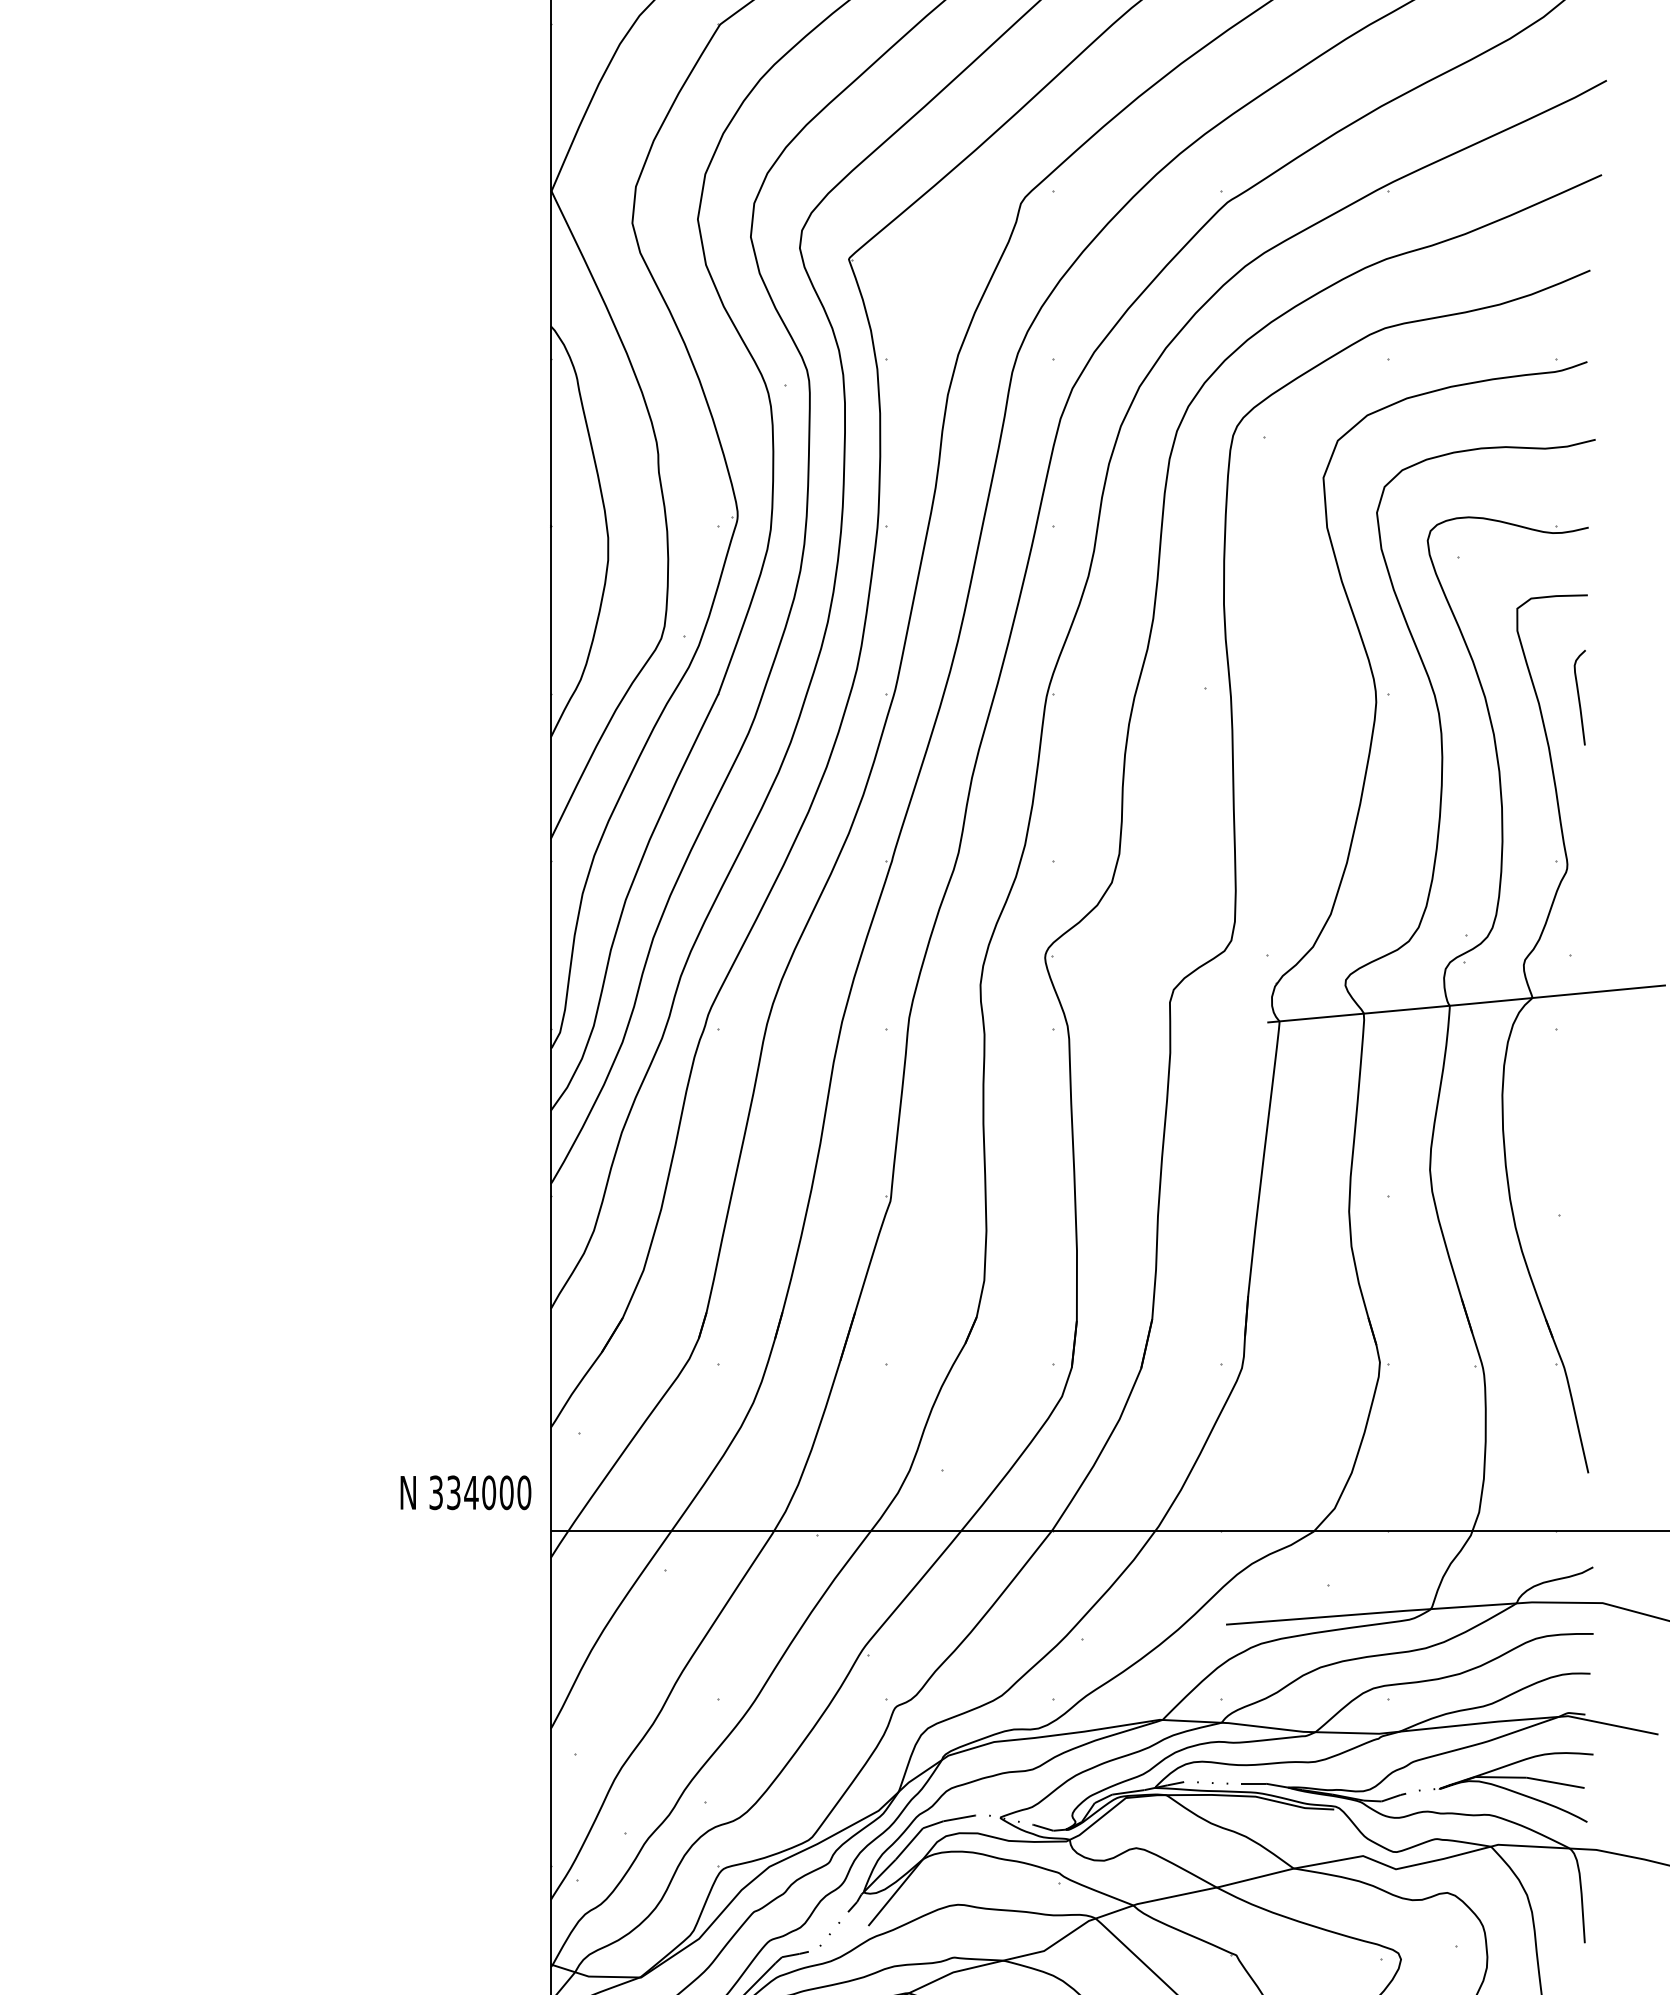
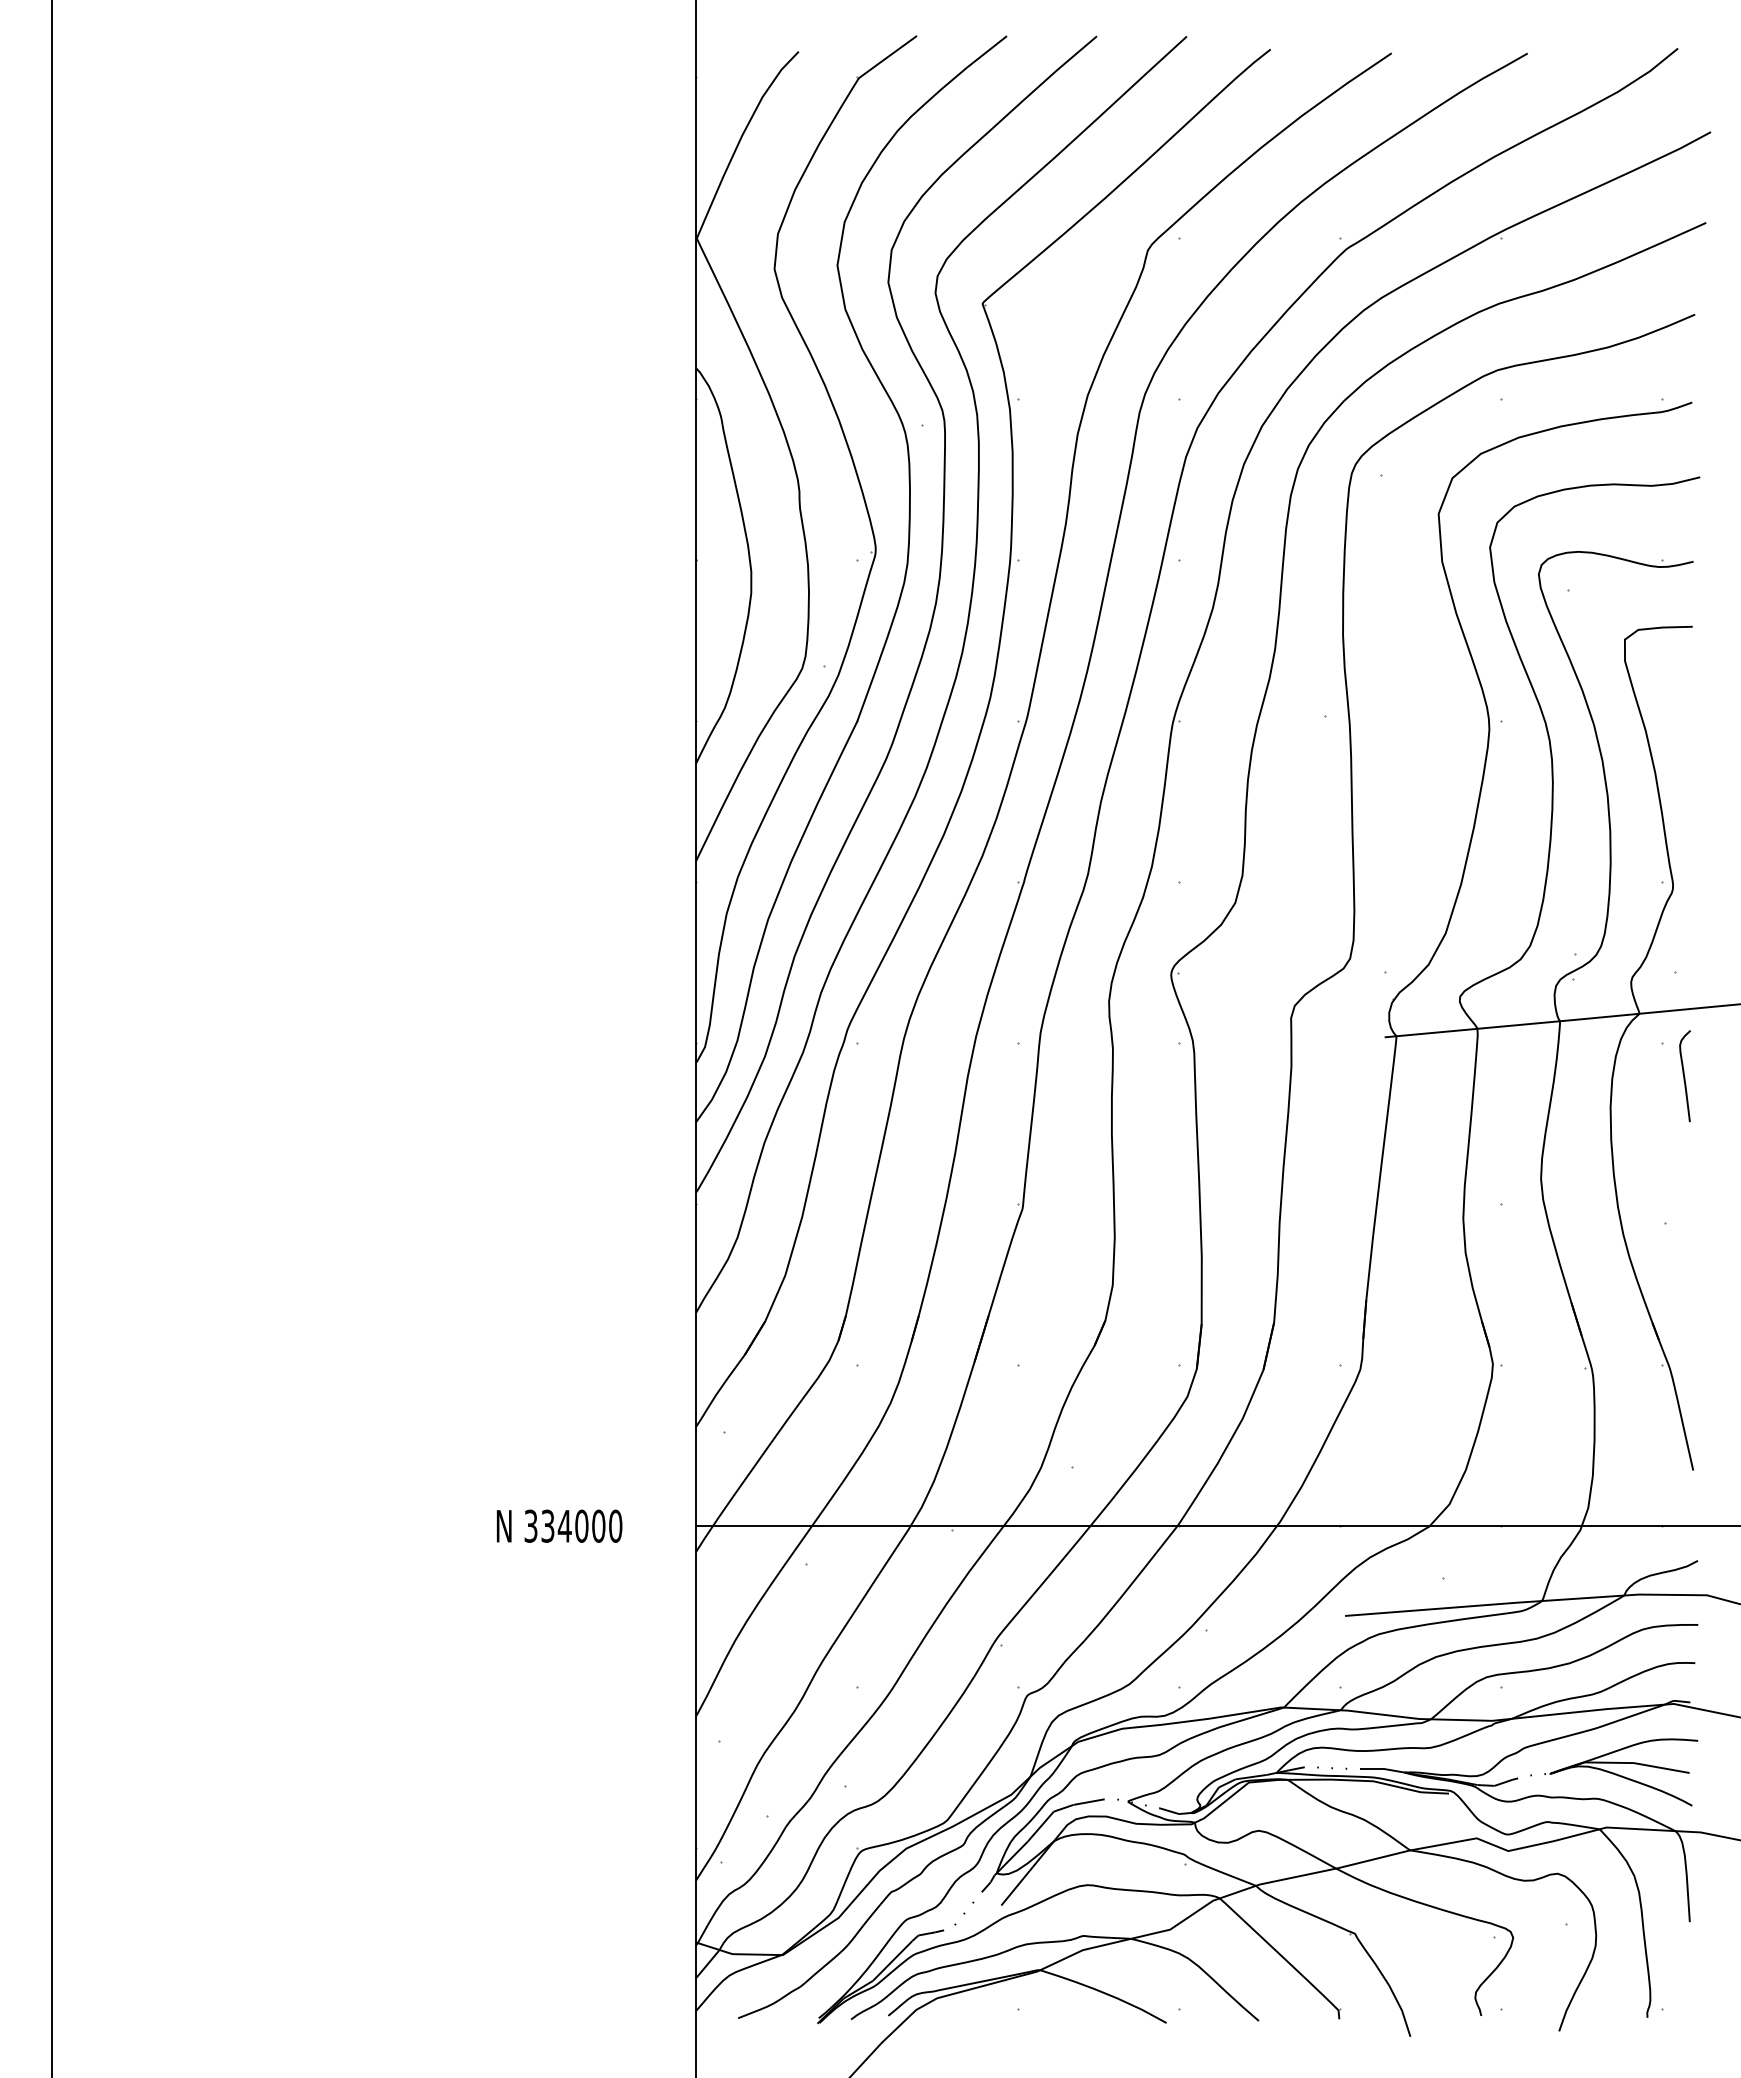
curve: (1579, 698) -> (1684, 1076), moved
text: (465, 1492) -> (559, 1525), moved

